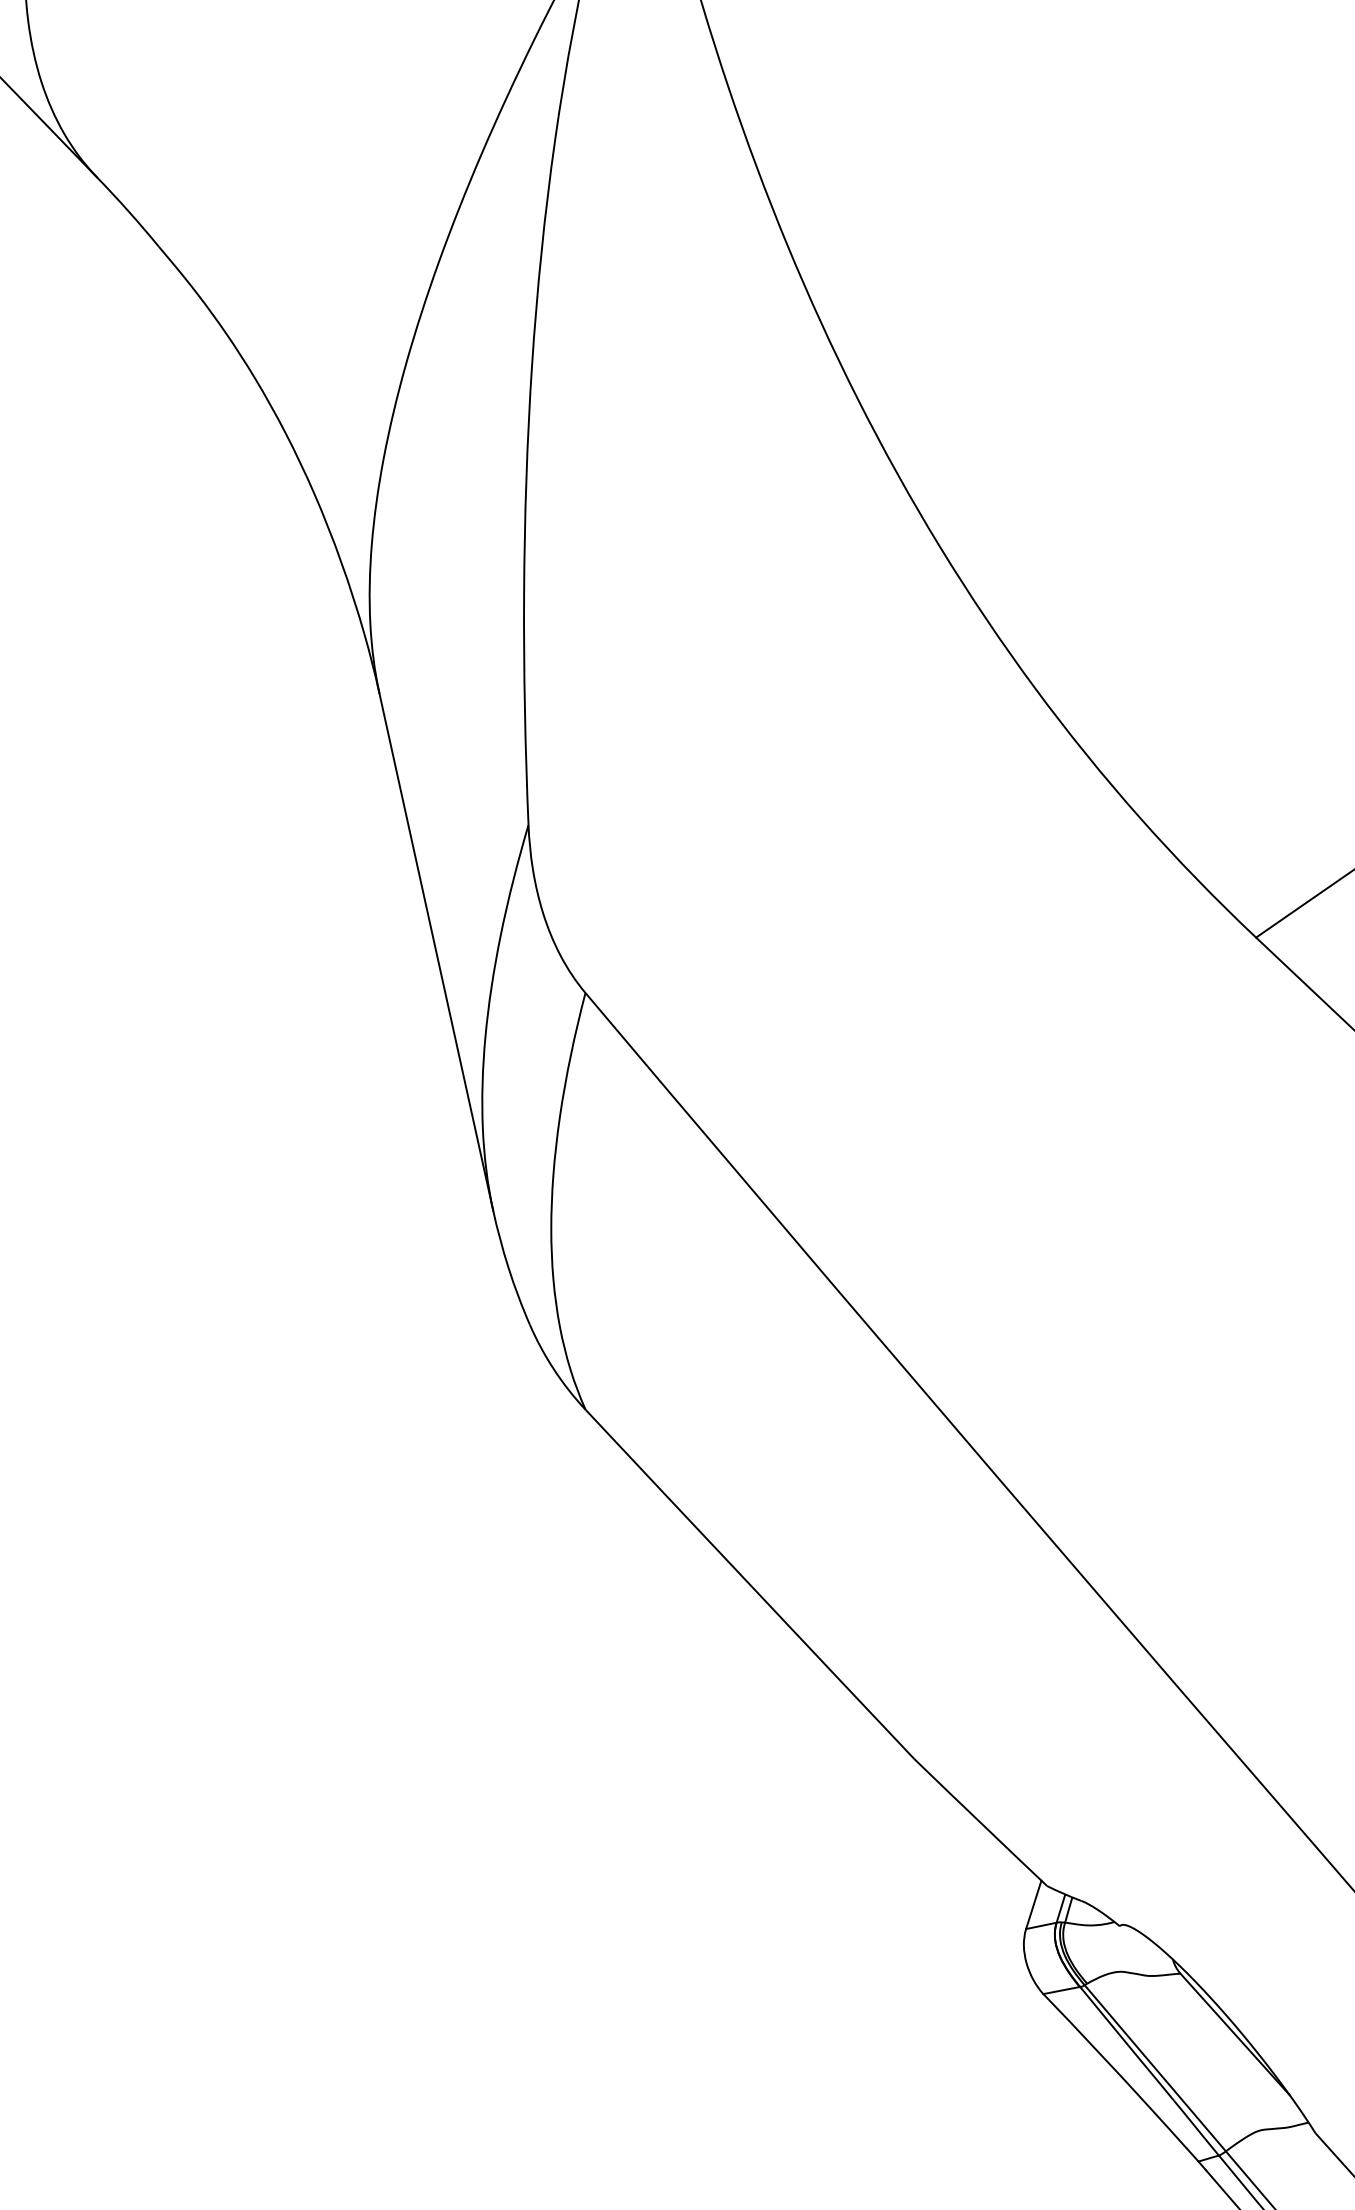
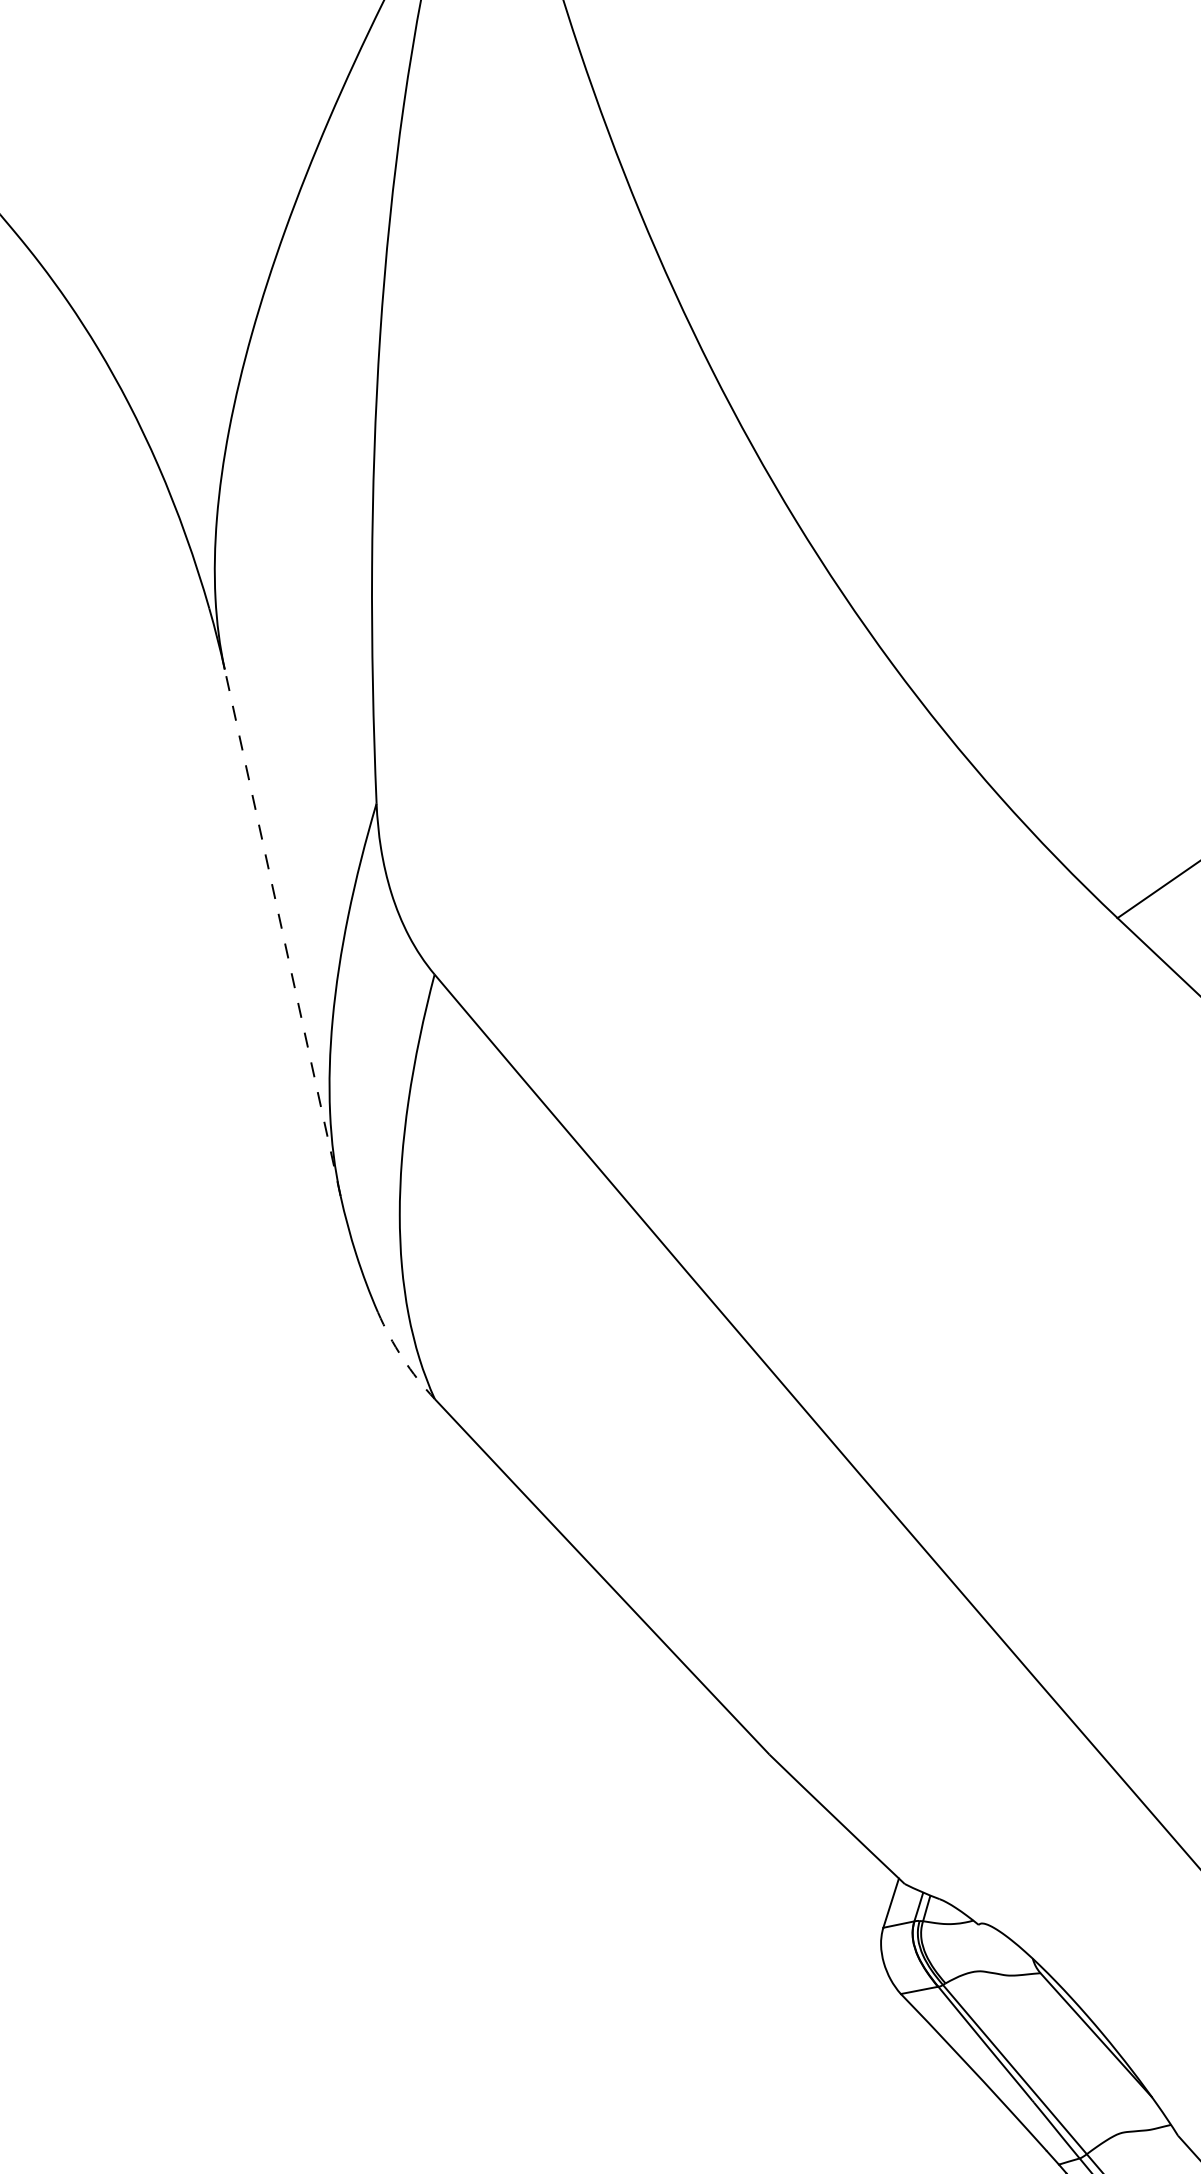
line: (436, 952) -> (282, 933), solid -> dashed
arc: (554, 1369) -> (403, 1357), solid -> dashed

